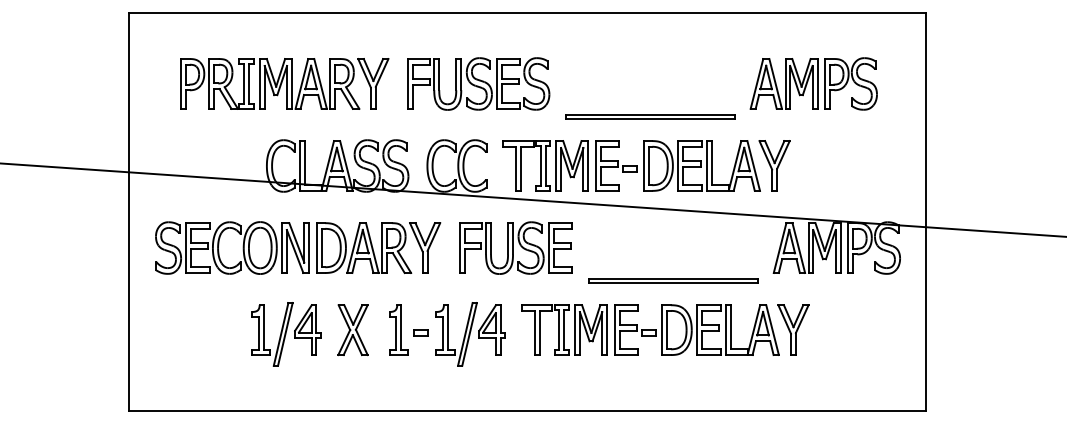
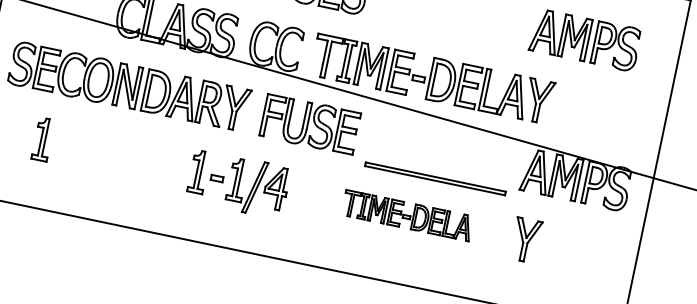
part: (650, 116) -> (444, 38), removed
part: (210, 329) -> (43, 139), added
part: (650, 329) -> (407, 215), size x0.6
part: (352, 330) -> (160, 164), removed
part: (286, 334) -> (105, 156), removed

